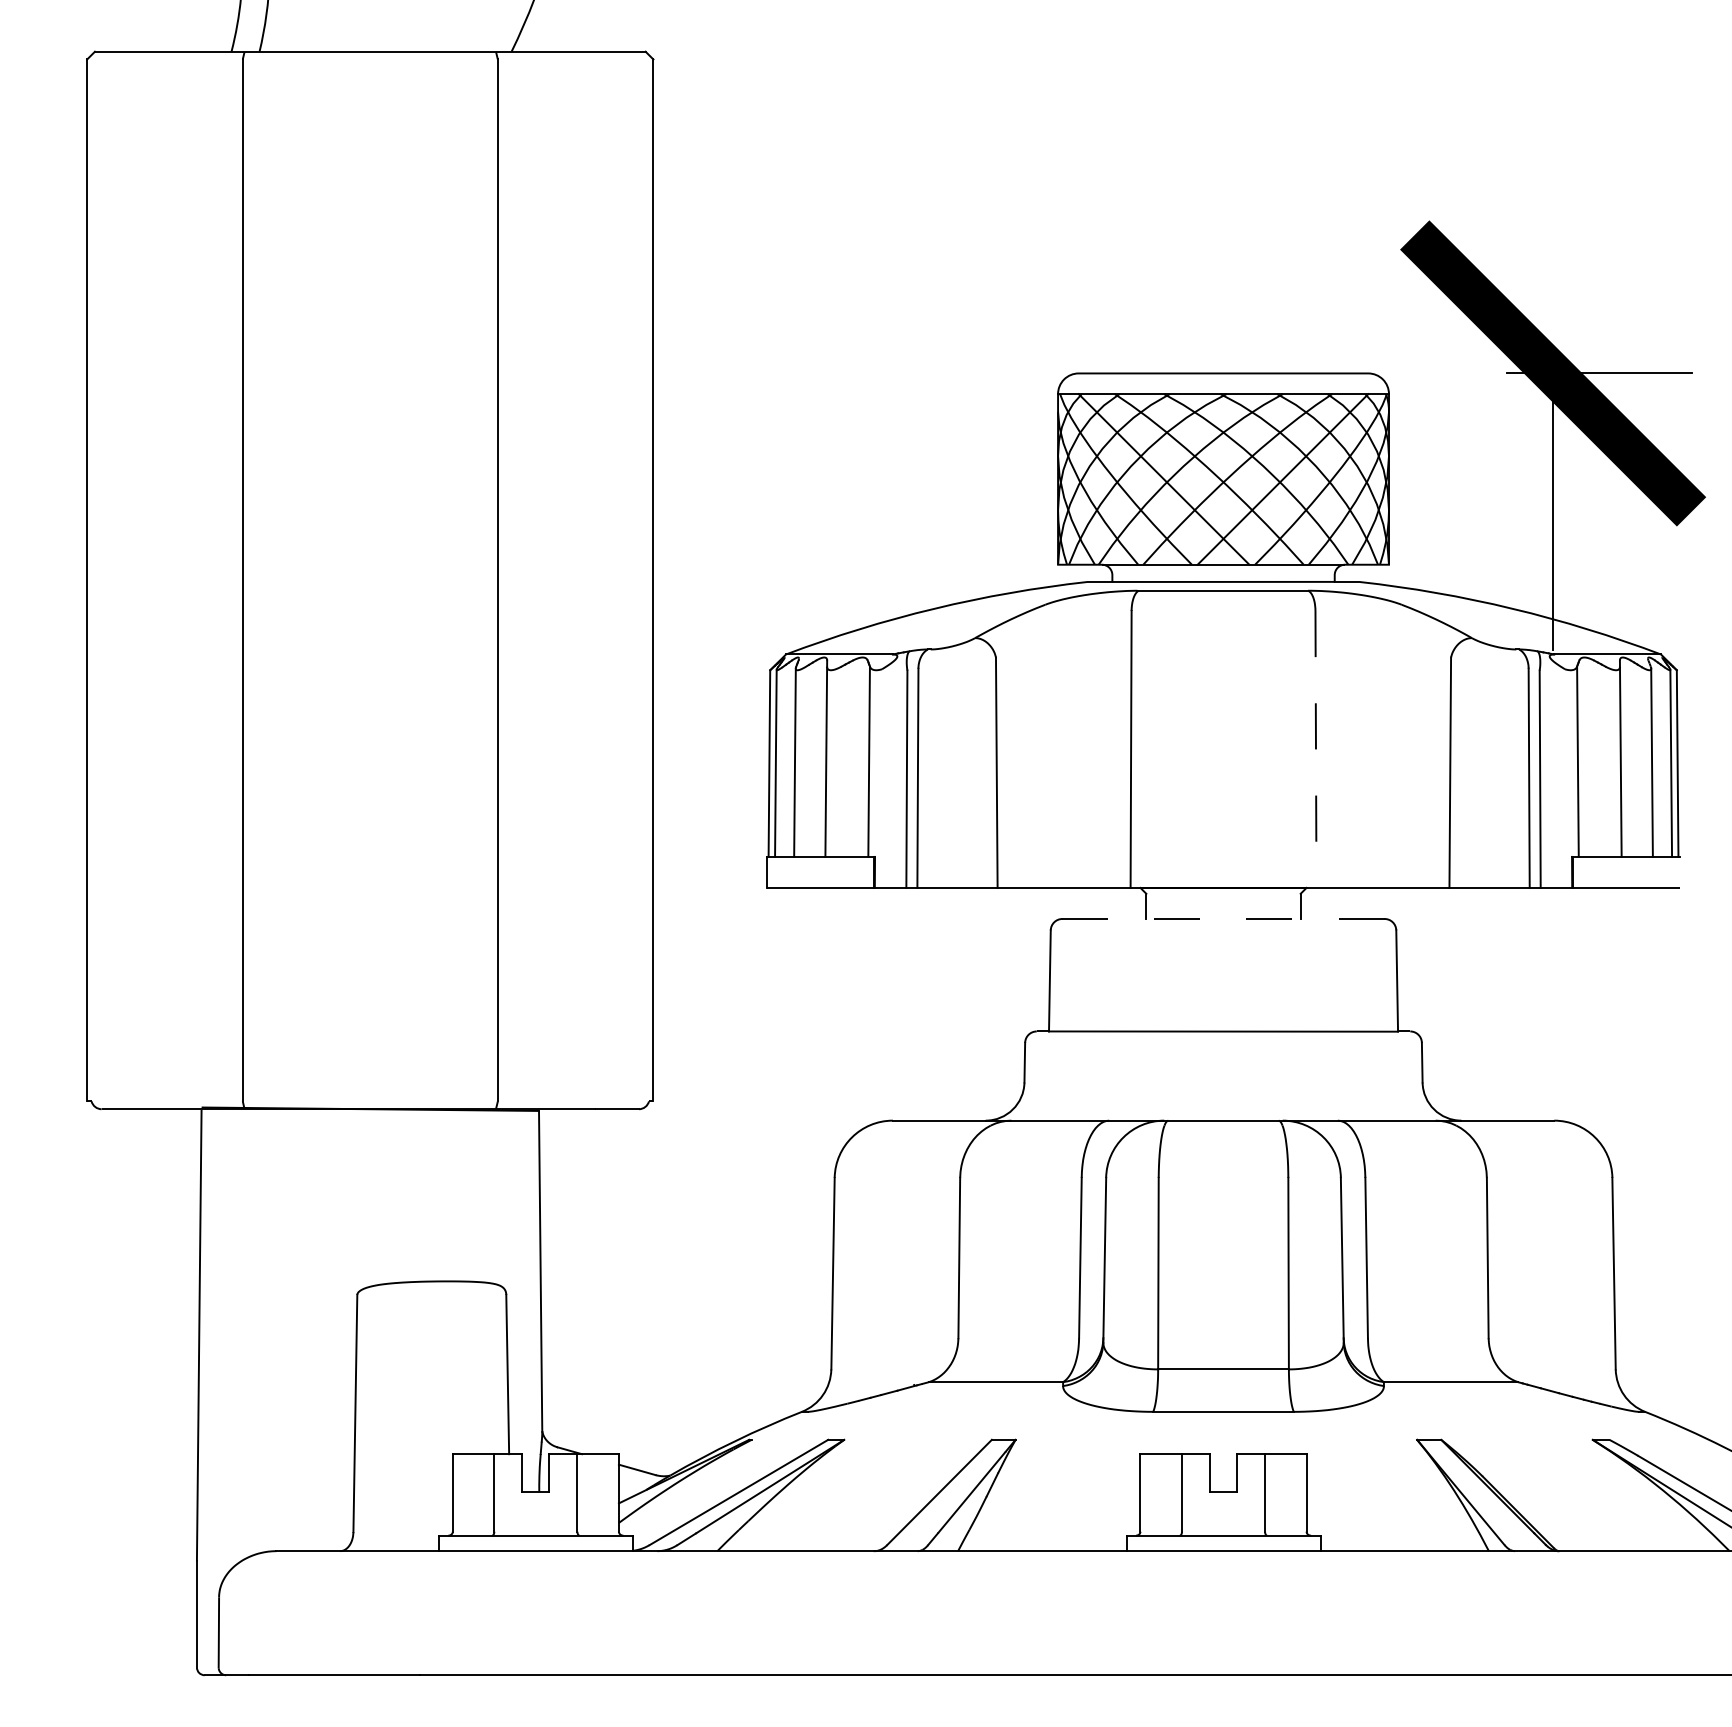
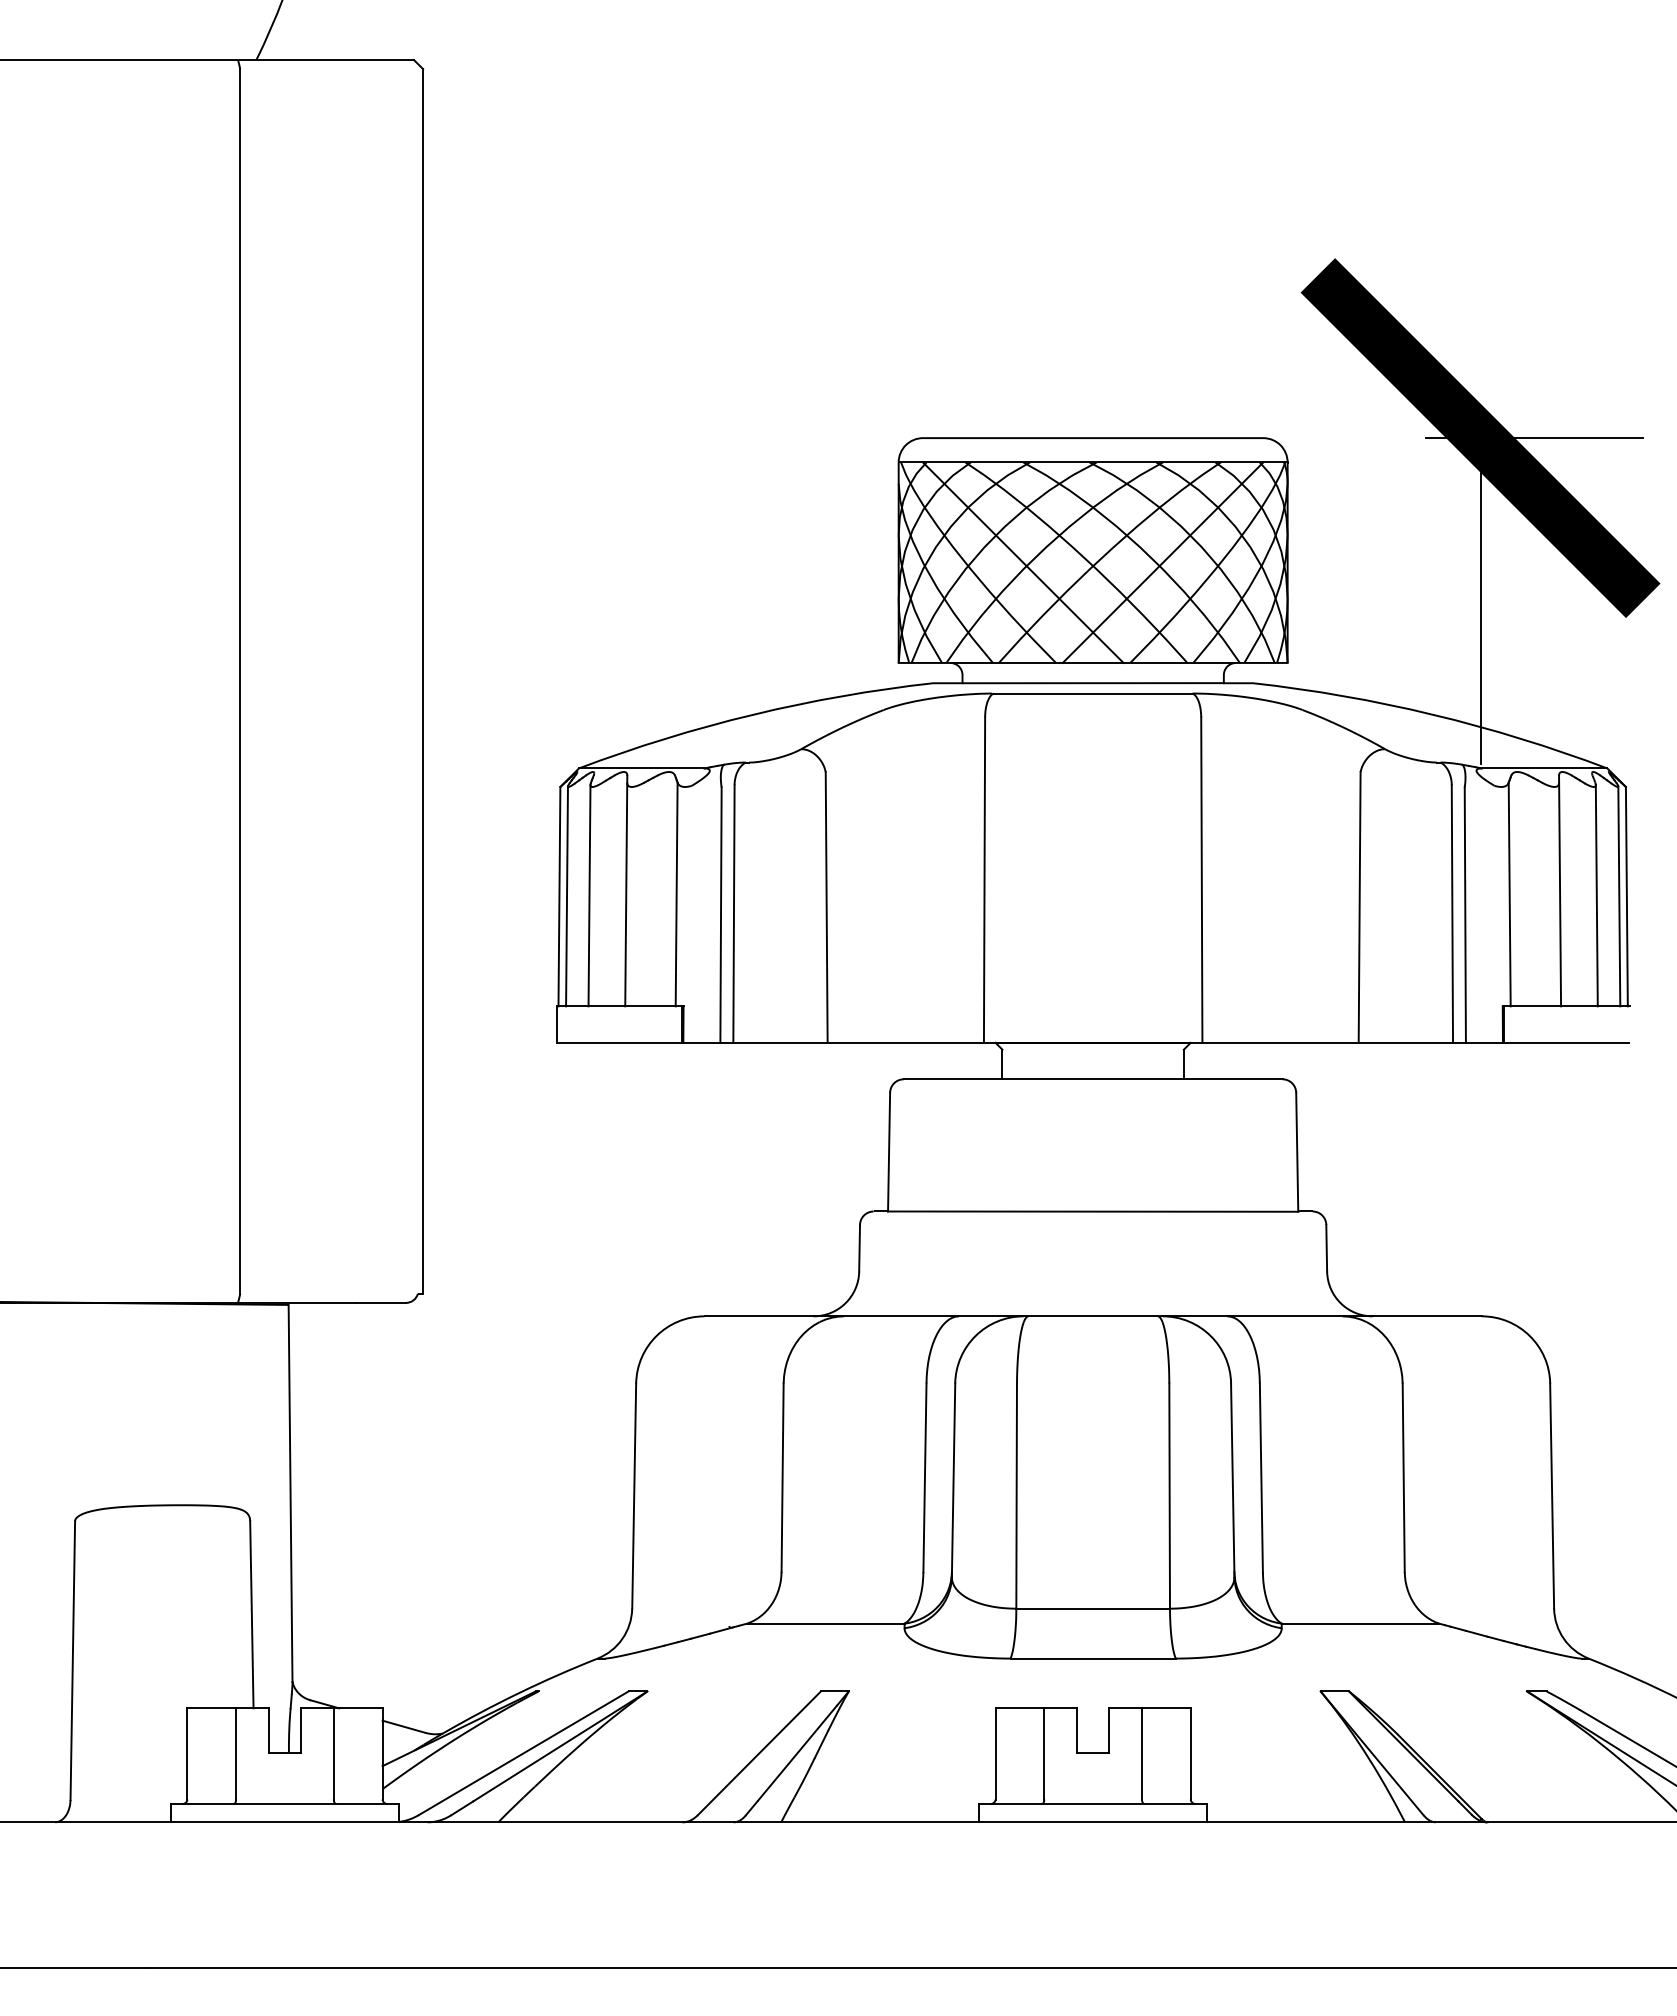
line: (1315, 749) -> (1201, 880), dashed -> solid
line: (1223, 918) -> (1093, 1078), dashed -> solid

